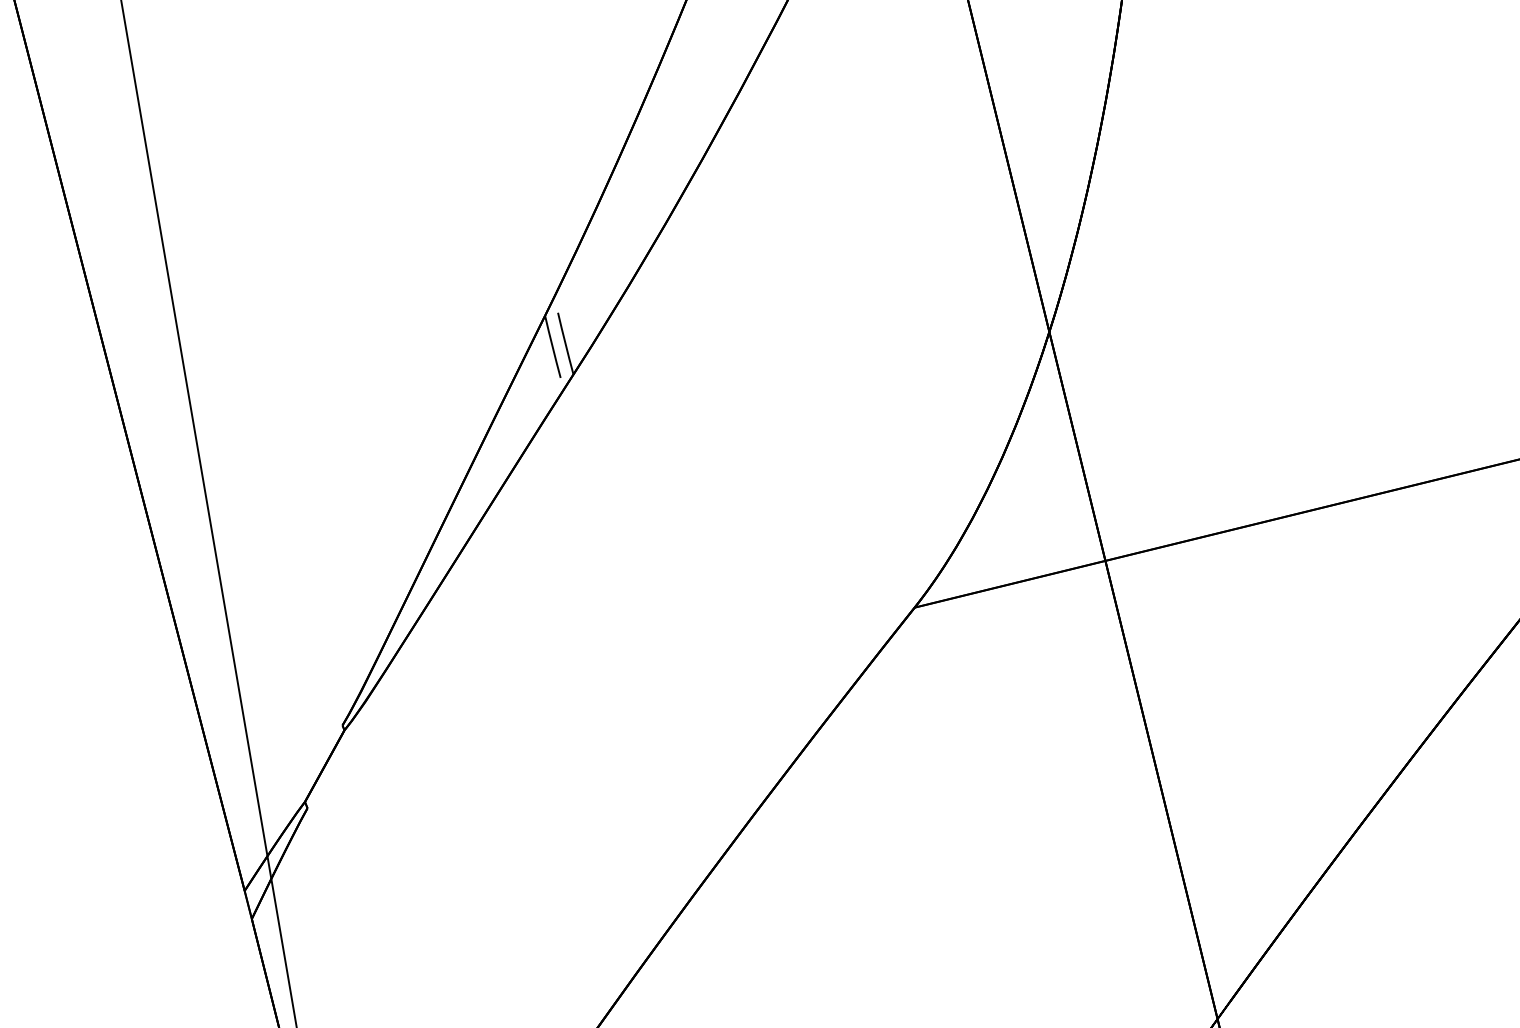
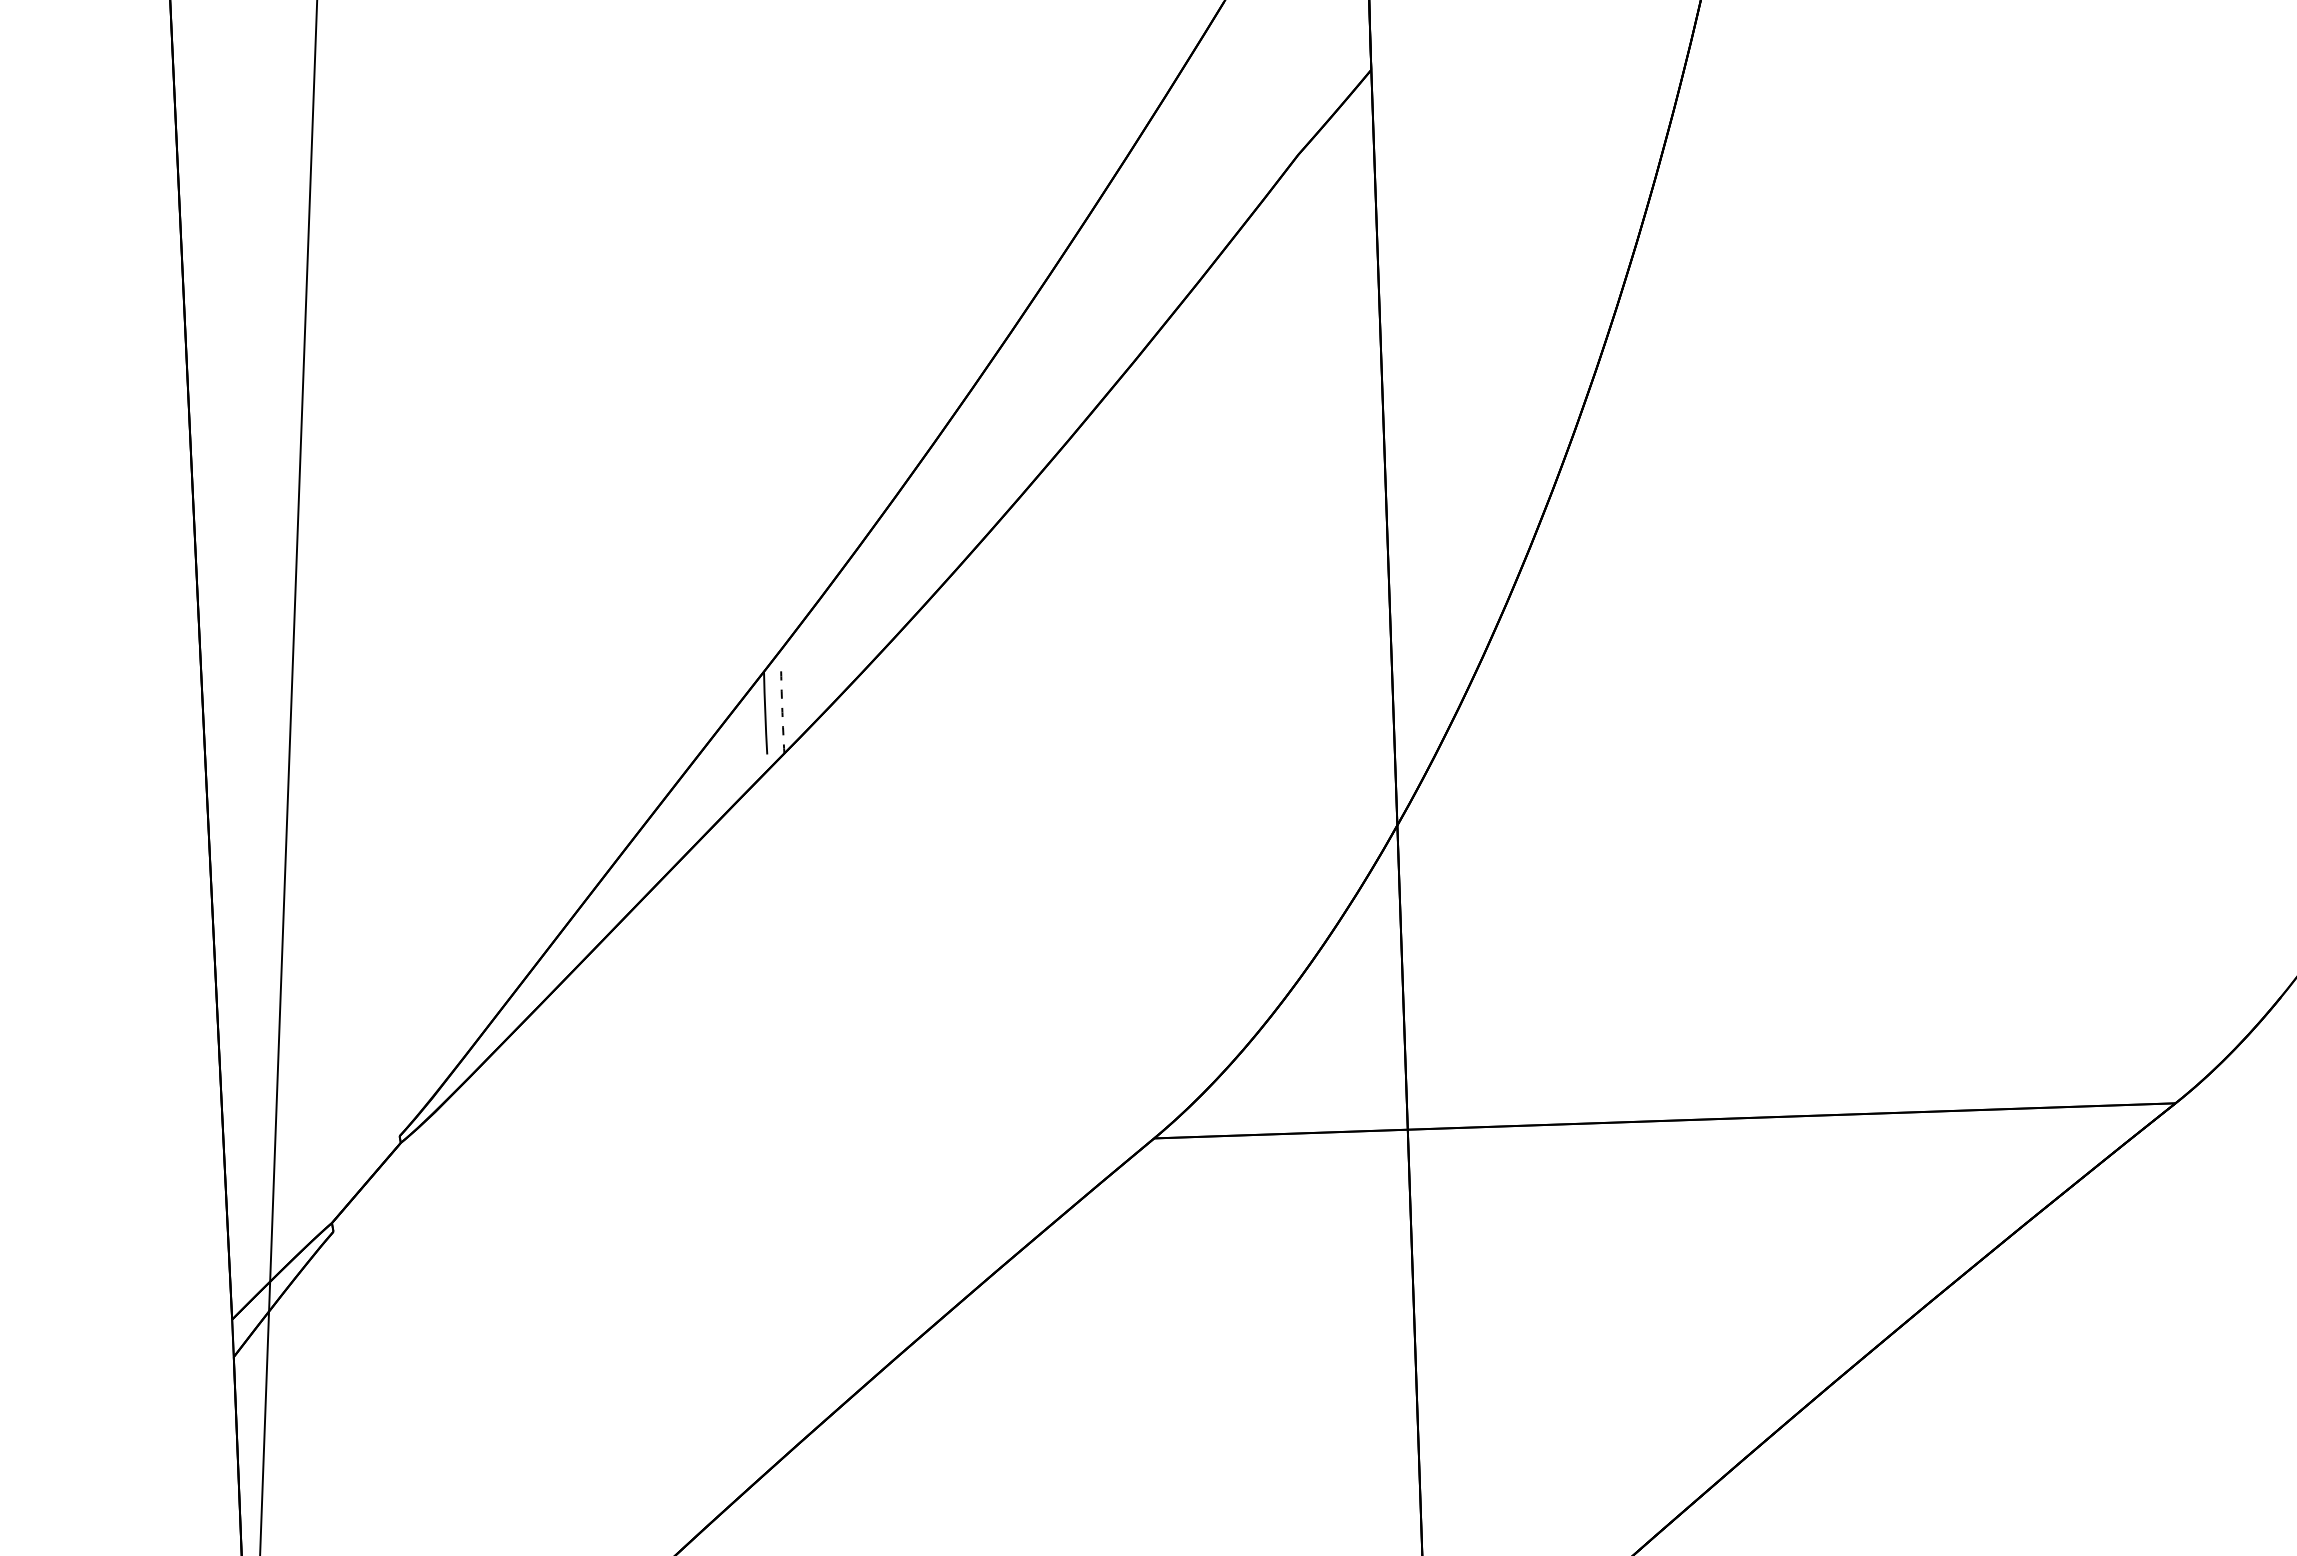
arc: (565, 343) -> (782, 712), solid -> dashed

